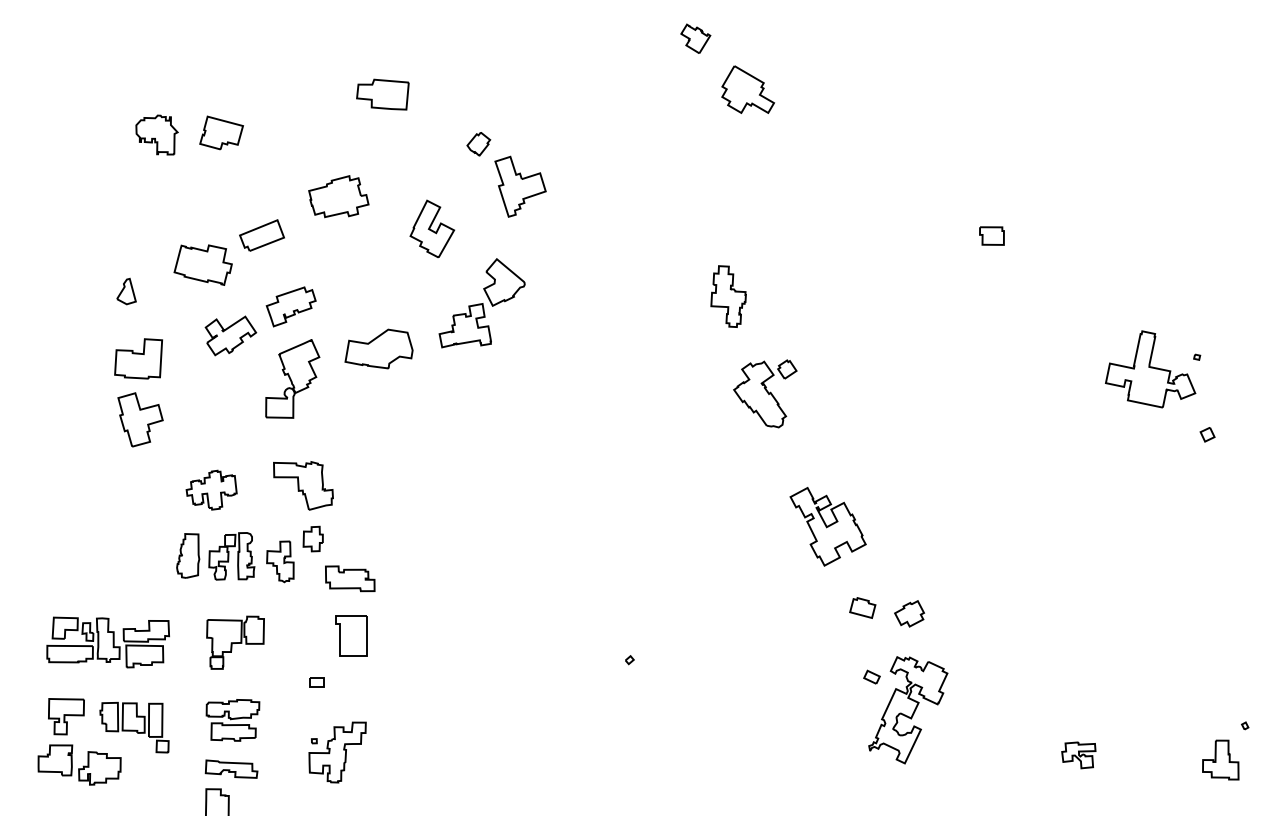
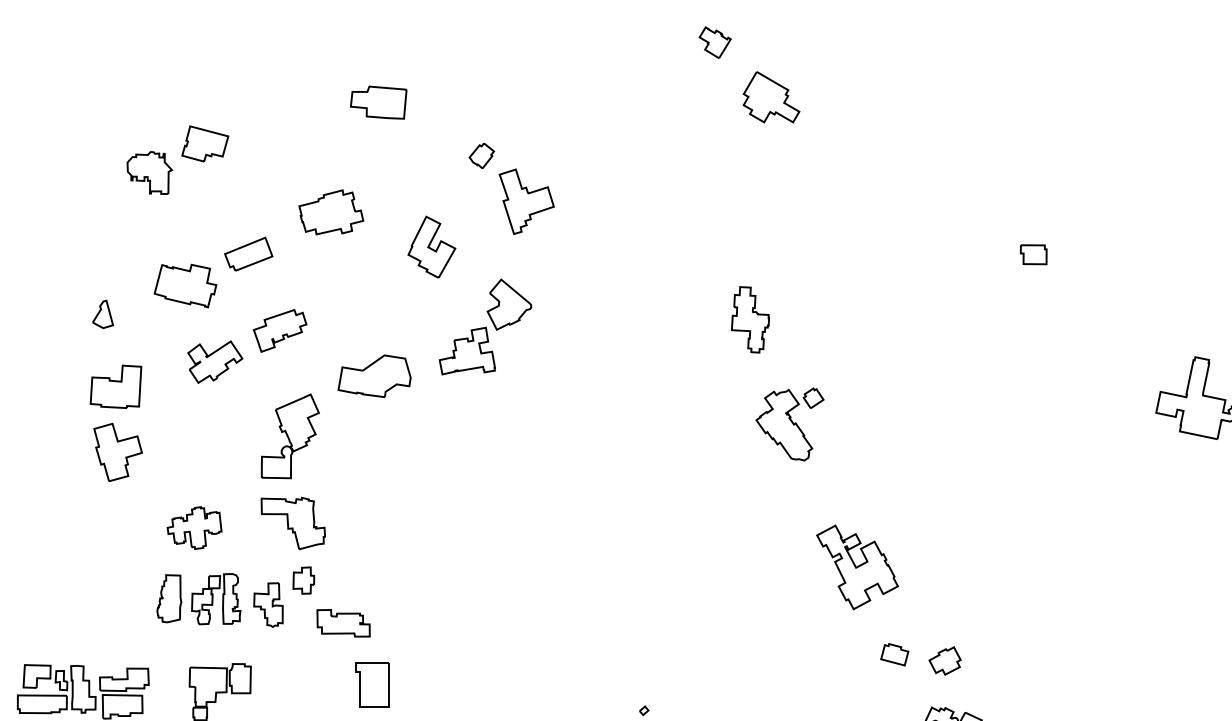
part: (156, 134) -> (149, 172), moved
part: (292, 378) -> (290, 435), moved
part: (351, 635) -> (372, 684), moved

